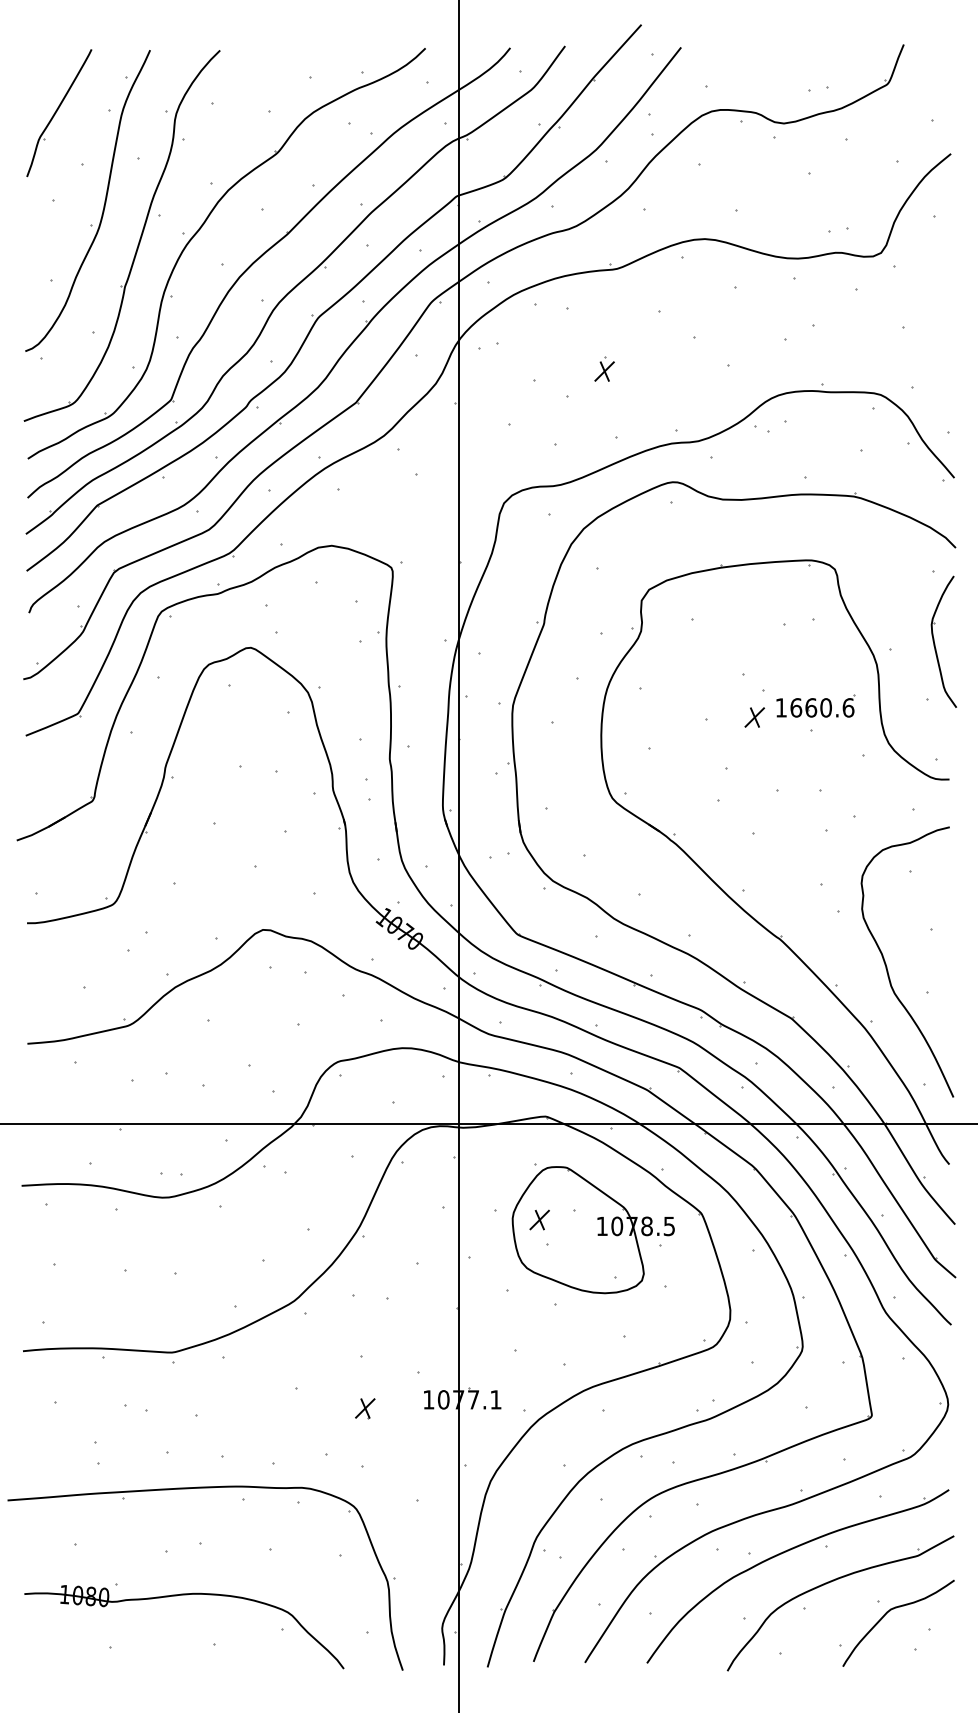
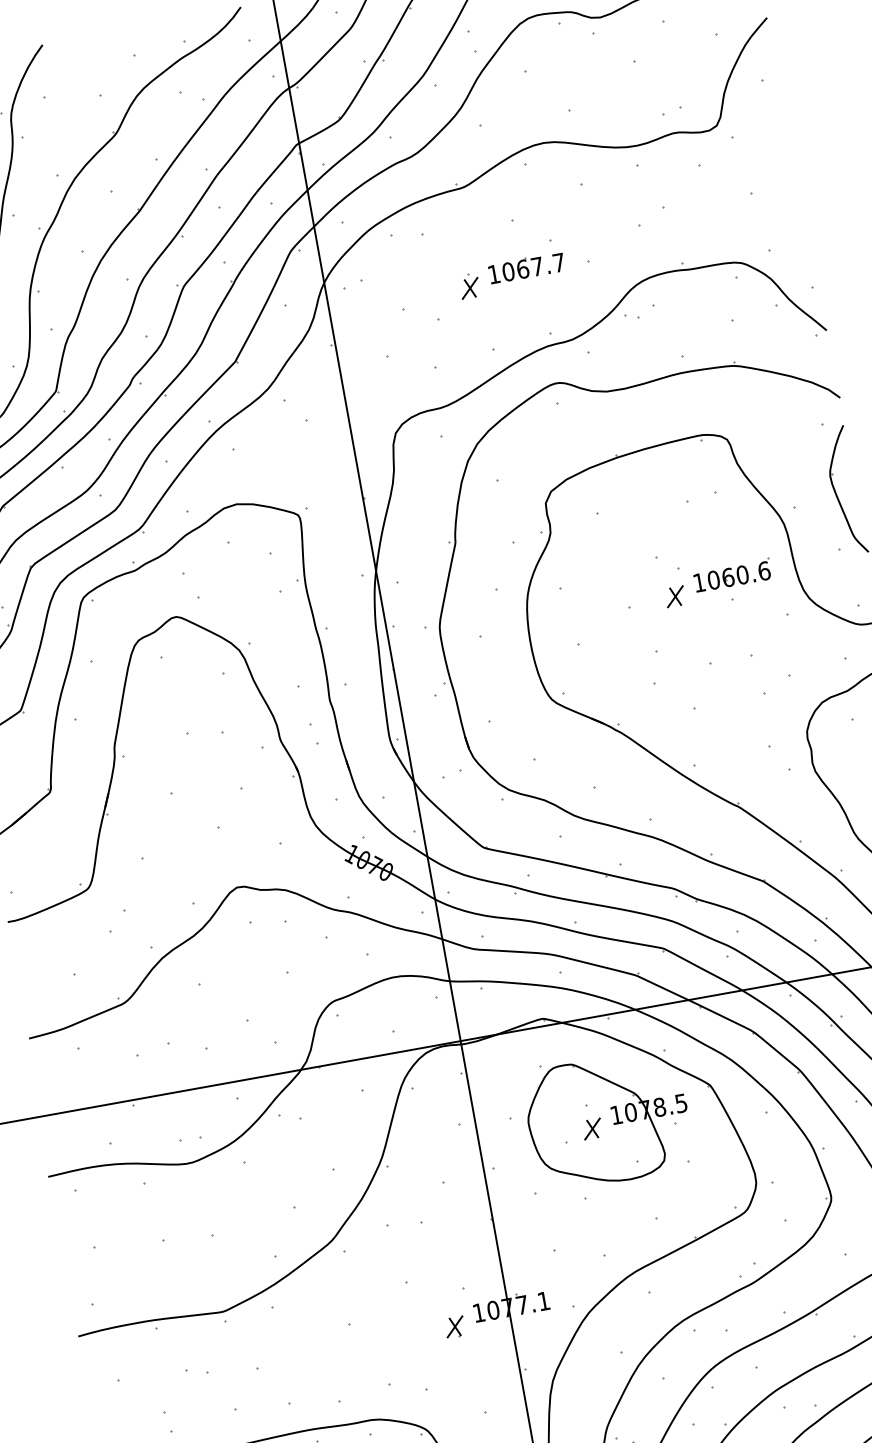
part: (664, 360) -> (526, 267), added
text: (796, 707) -> (713, 579), 1660.6 -> 1060.6
part: (539, 1219) -> (592, 1128), moved
part: (365, 1408) -> (455, 1326), moved

